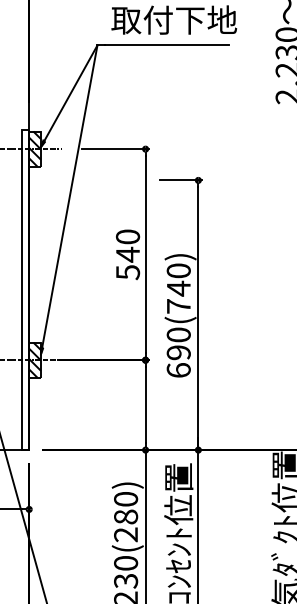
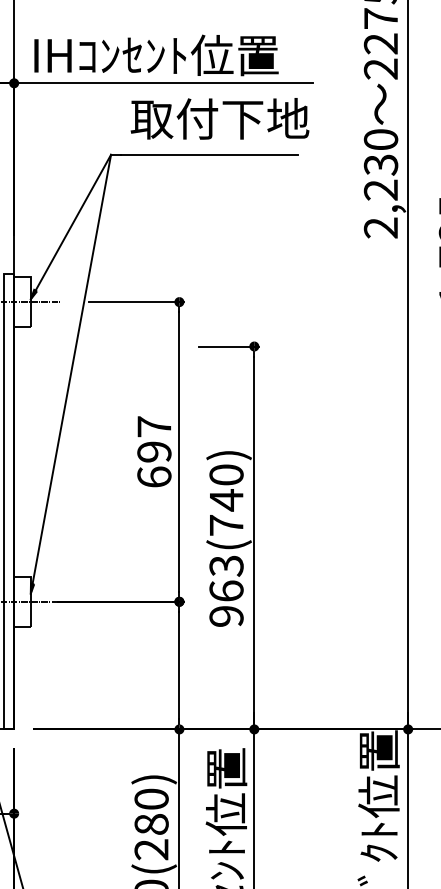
hatch: (35, 149) -> (22, 302), removed
text: (128, 255) -> (154, 452), 540 -> 697
text: (178, 352) -> (226, 590), 690(740) -> 963(740)
hatch: (35, 360) -> (22, 601), removed

